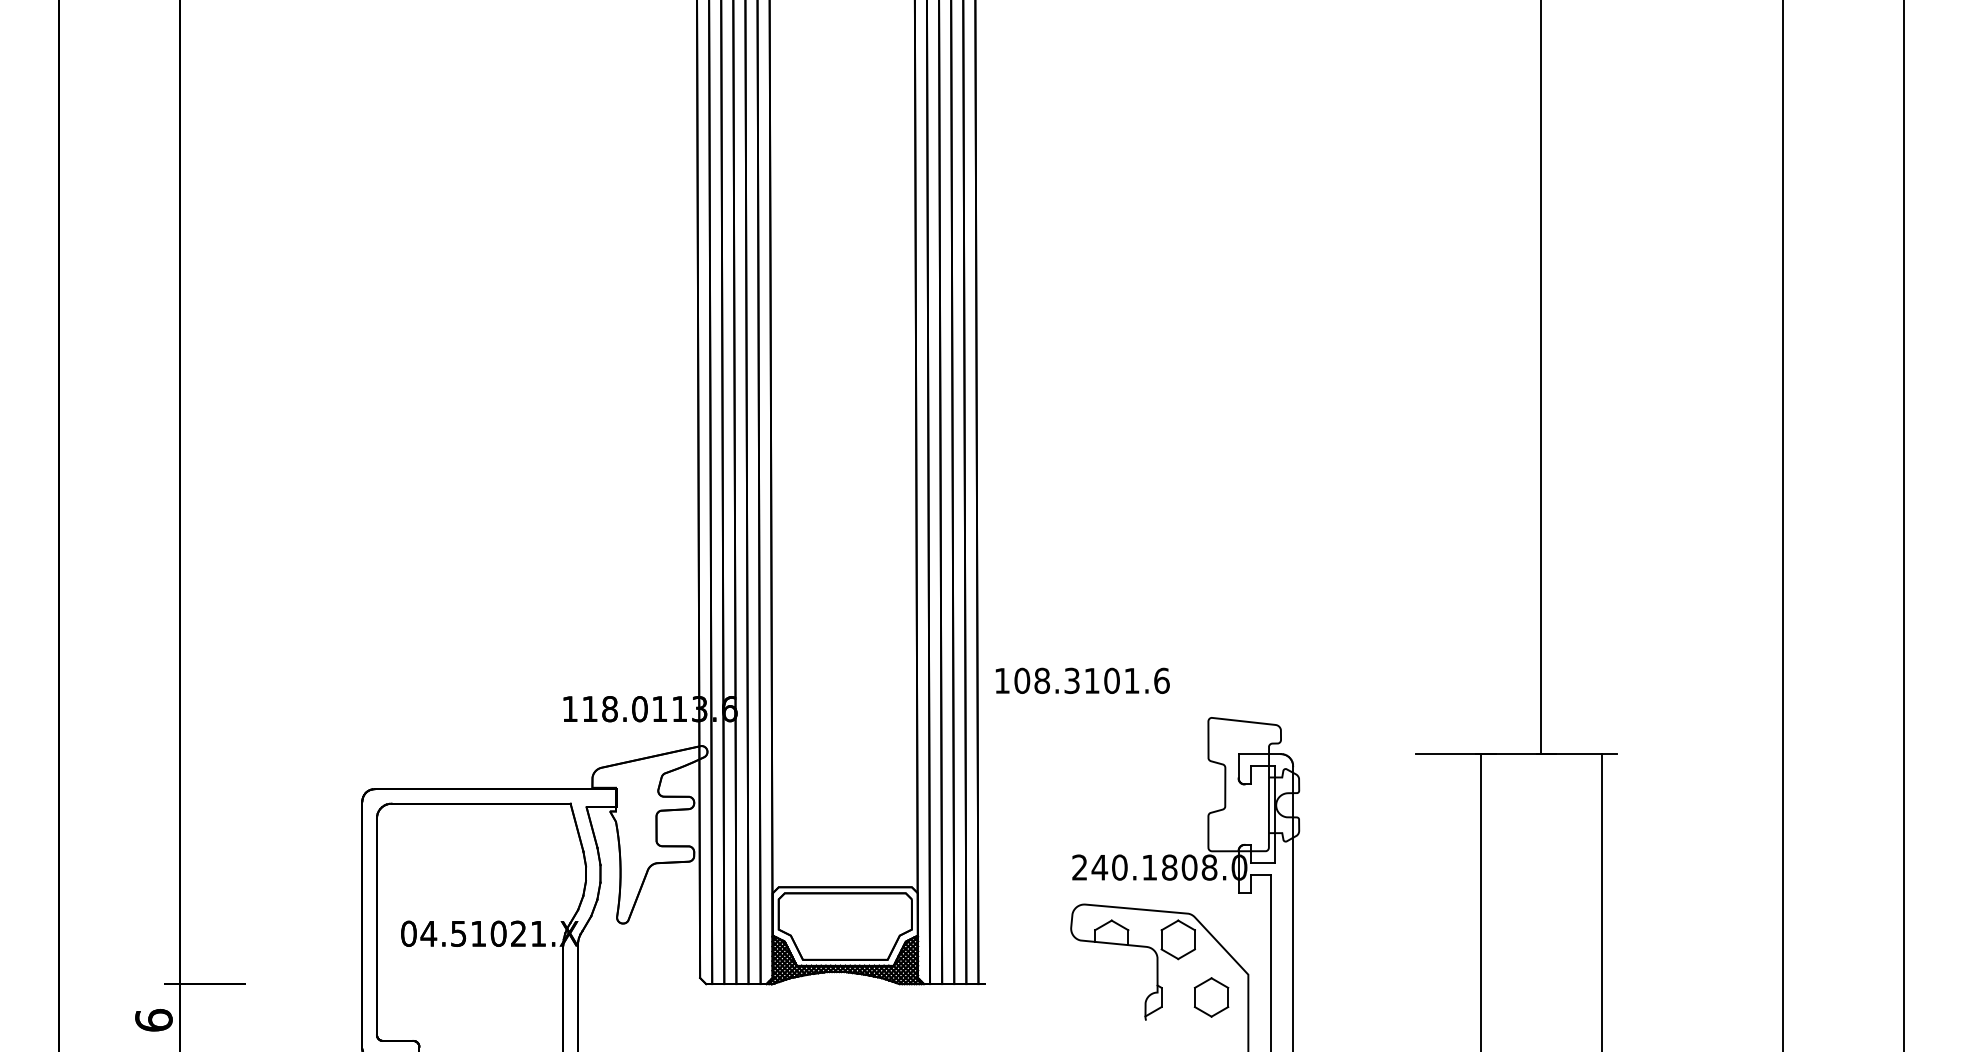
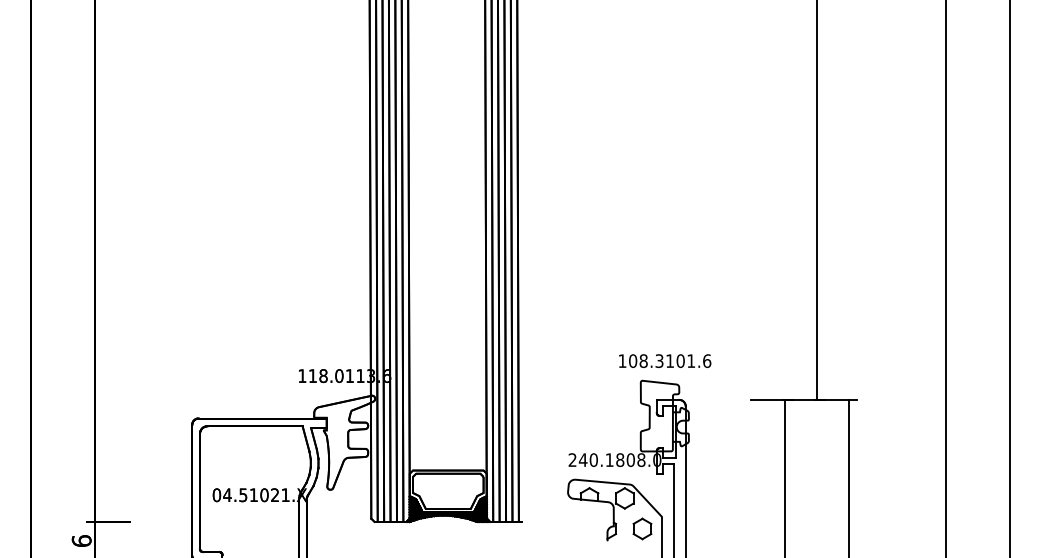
text: (1083, 679) -> (665, 360), moved

